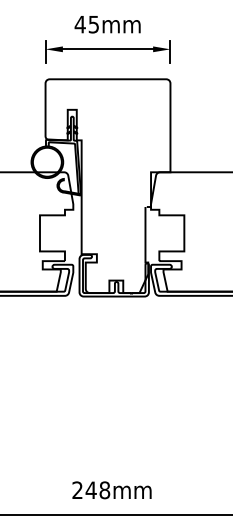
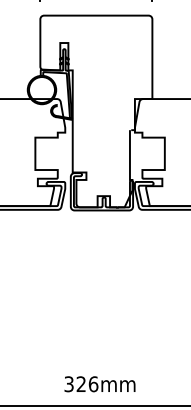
text: (91, 490) -> (81, 384), 248mm -> 326mm

